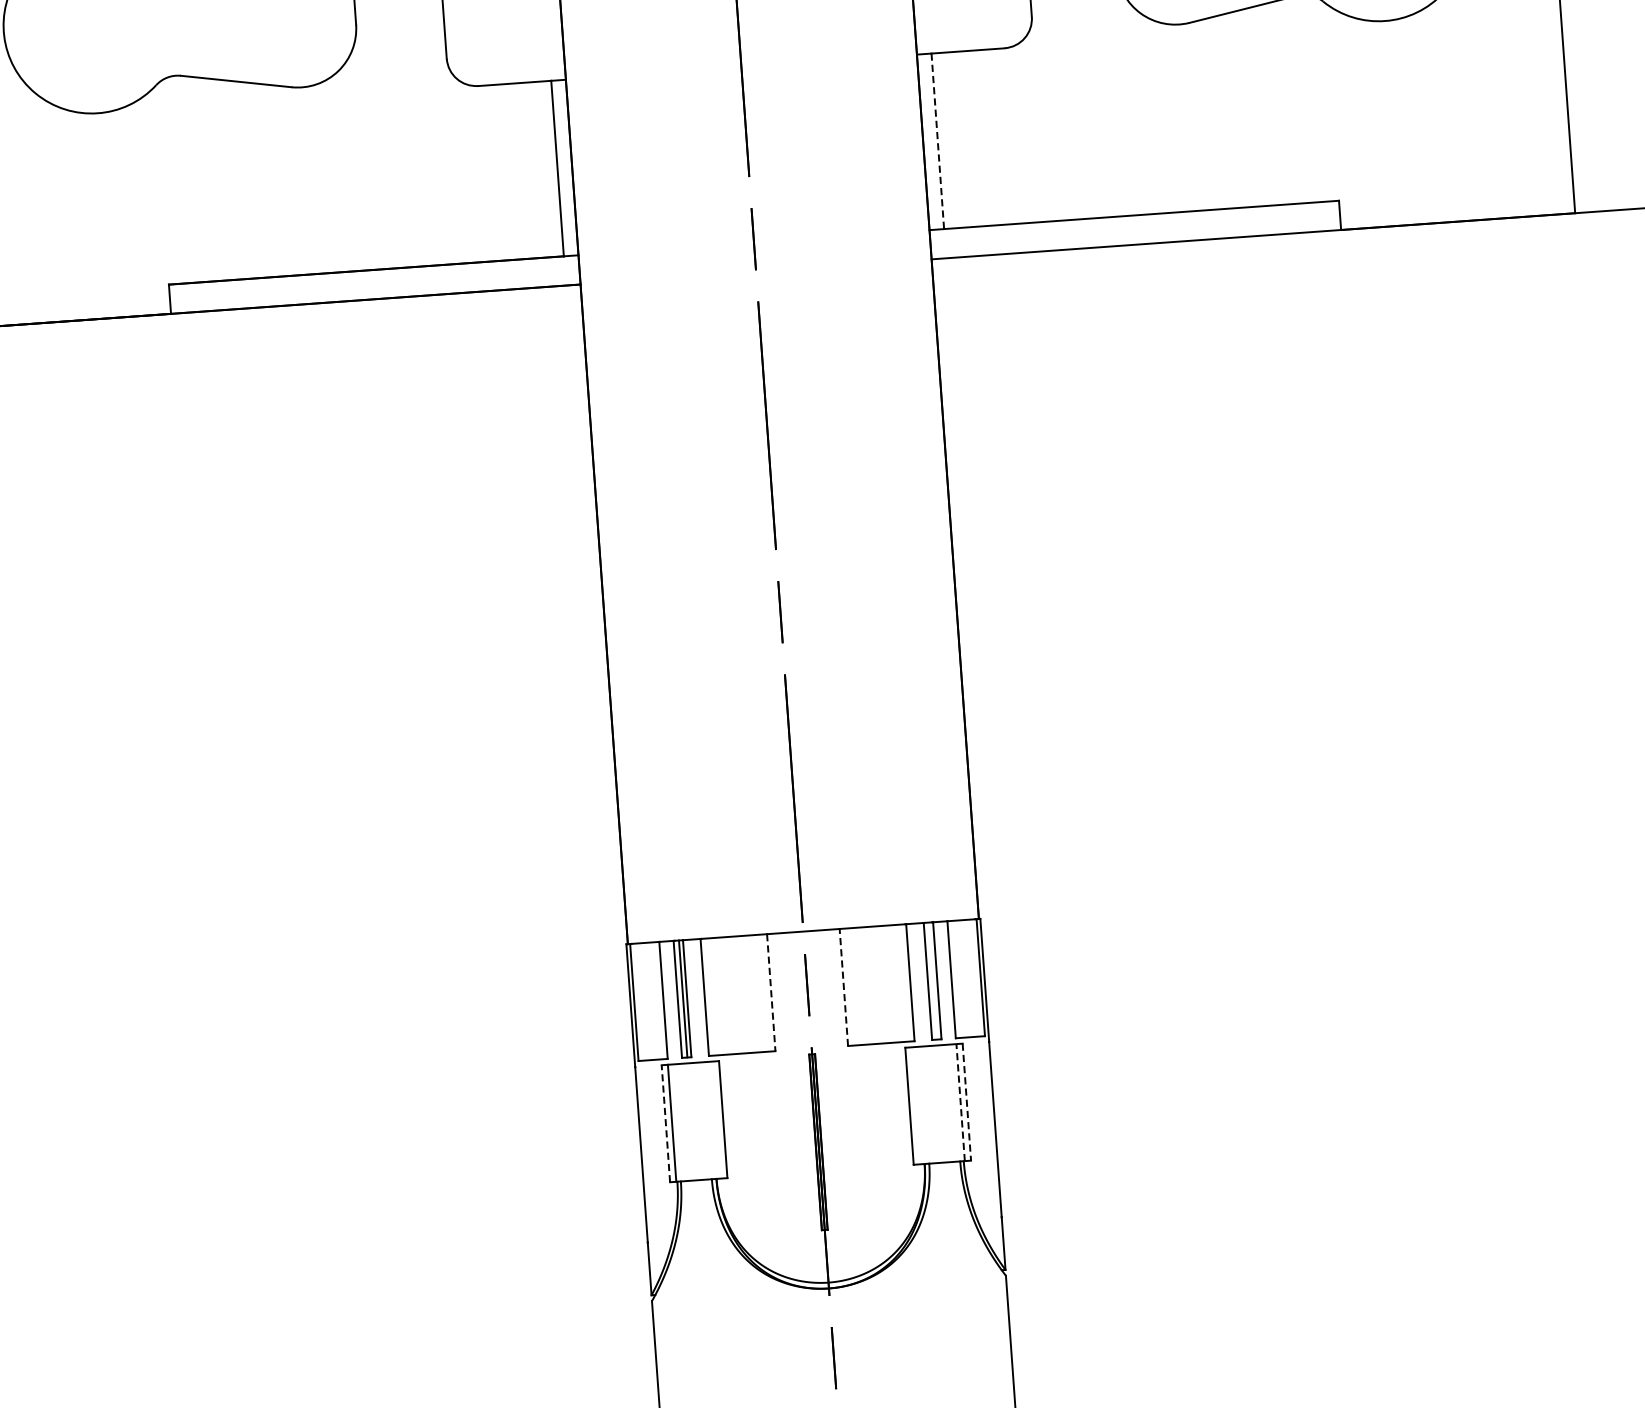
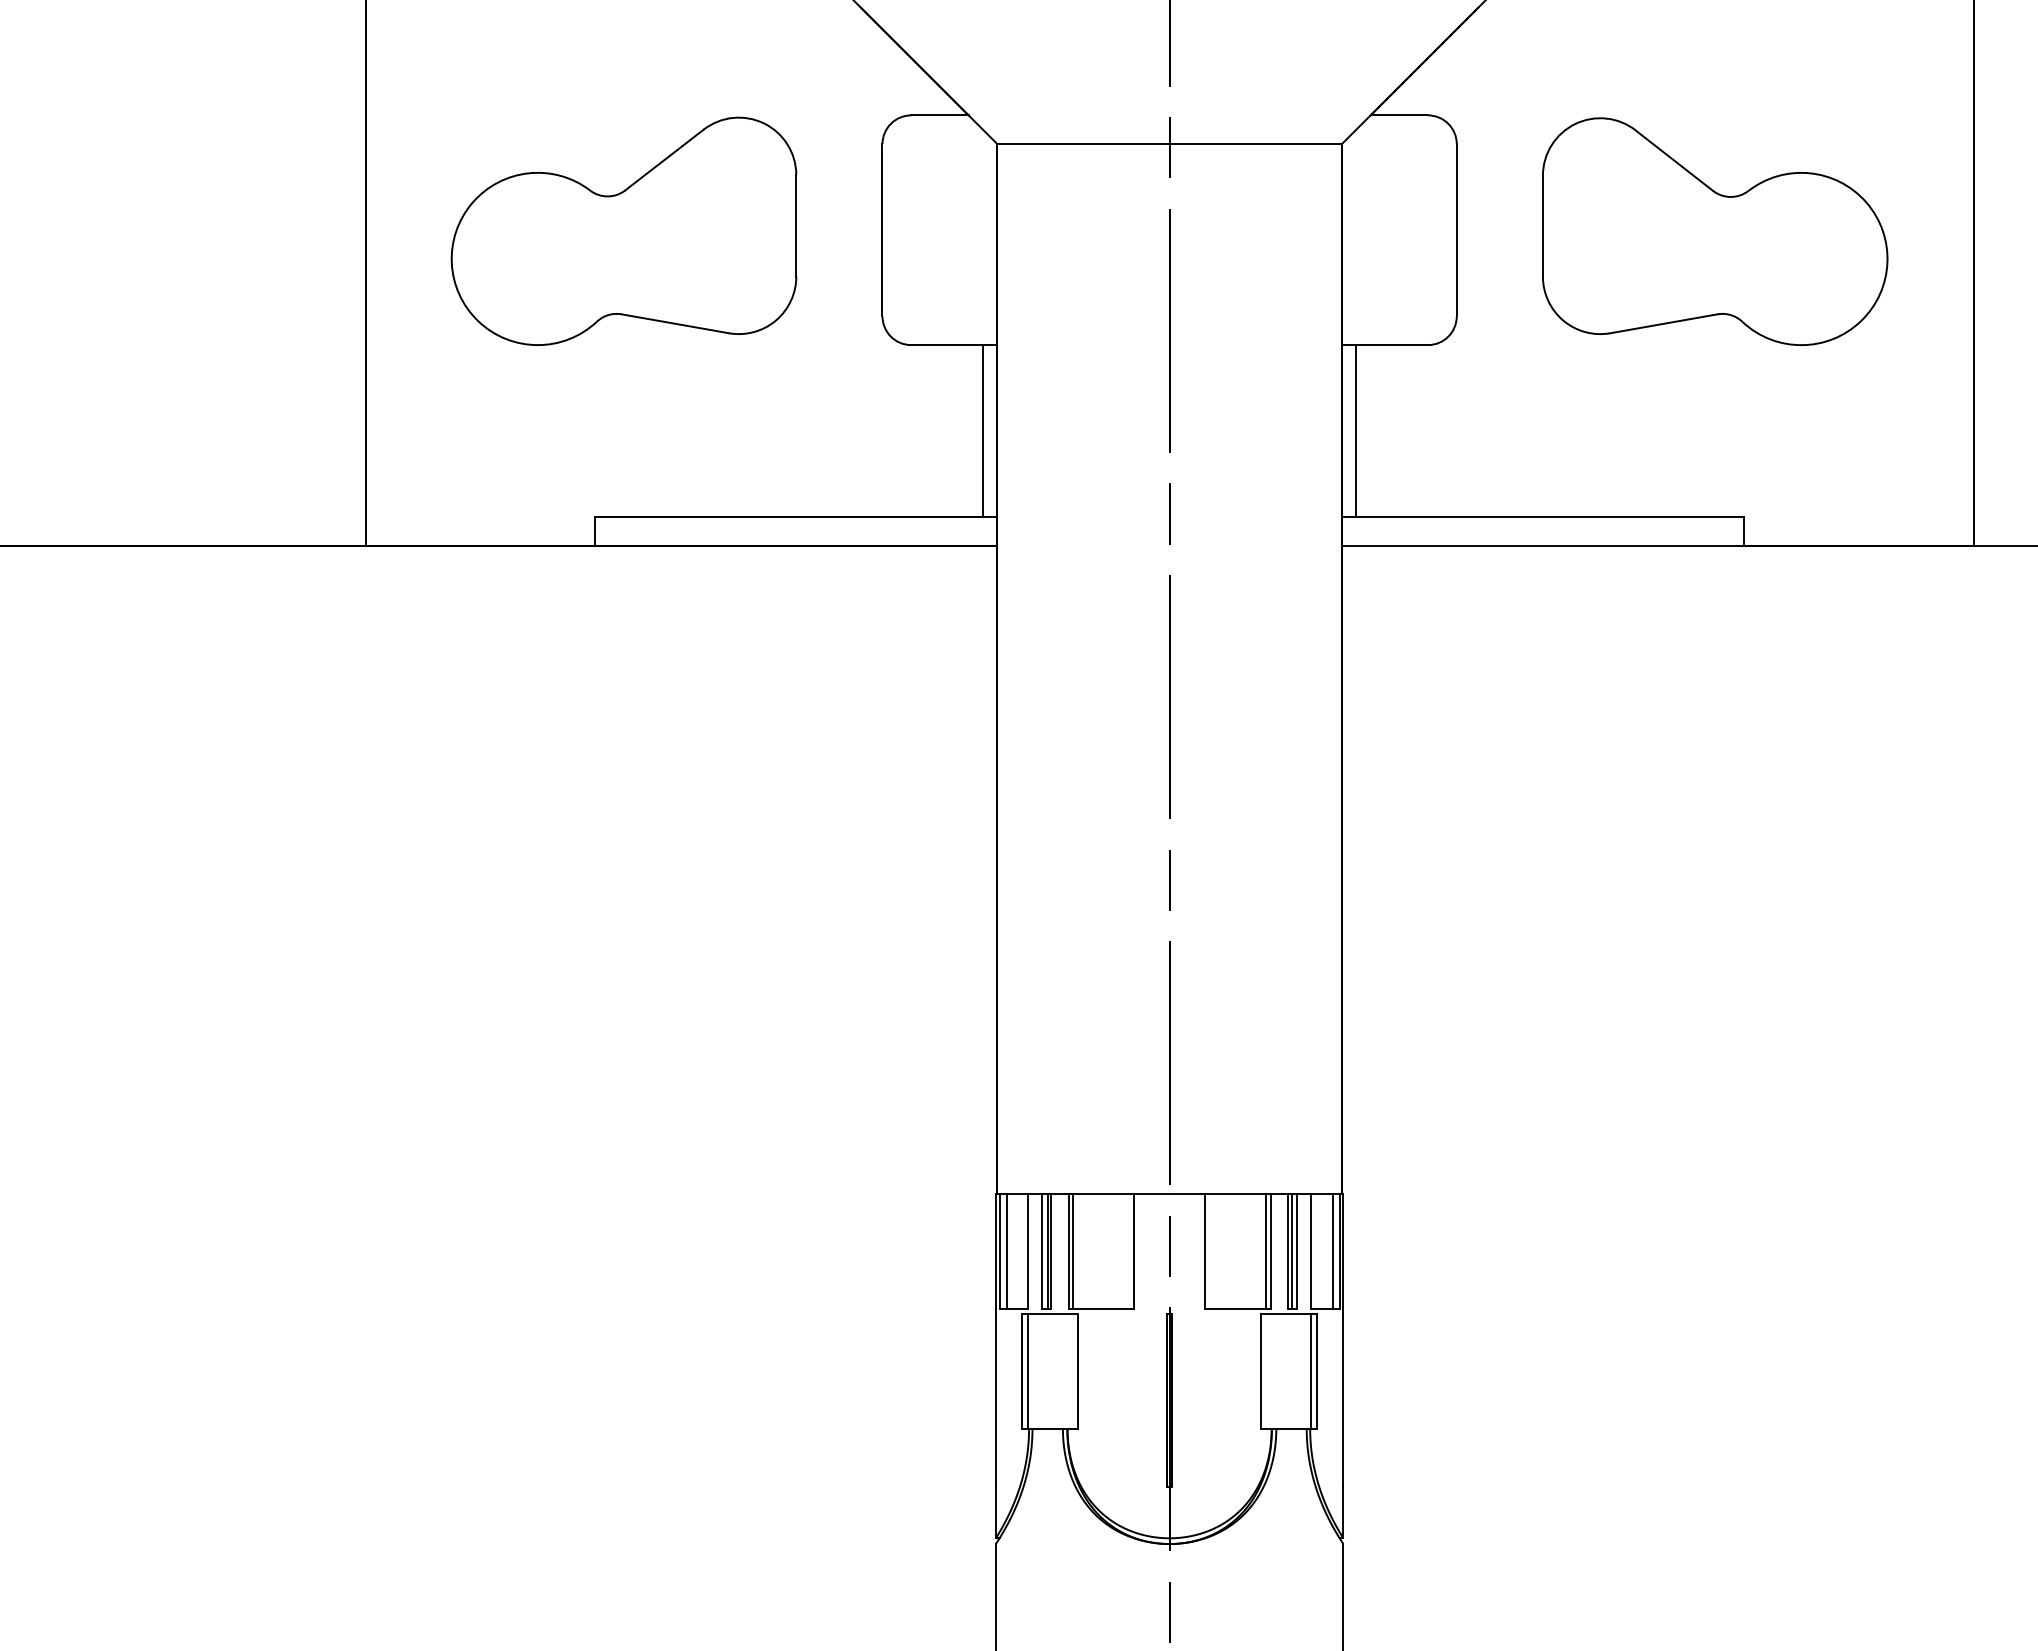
line: (938, 141) -> (1356, 431), dashed -> solid
line: (973, 977) -> (1332, 1250), added
line: (931, 980) -> (1291, 1250), added
line: (906, 982) -> (1266, 1250), added
line: (844, 986) -> (1205, 1250), dashed -> solid
line: (770, 993) -> (1133, 1251), dashed -> solid
line: (708, 996) -> (1072, 1250), added
line: (641, 1001) -> (1006, 1250), added
line: (960, 1102) -> (1311, 1371), dashed -> solid
line: (967, 1102) -> (1317, 1372), dashed -> solid
line: (665, 1123) -> (1021, 1371), dashed -> solid

